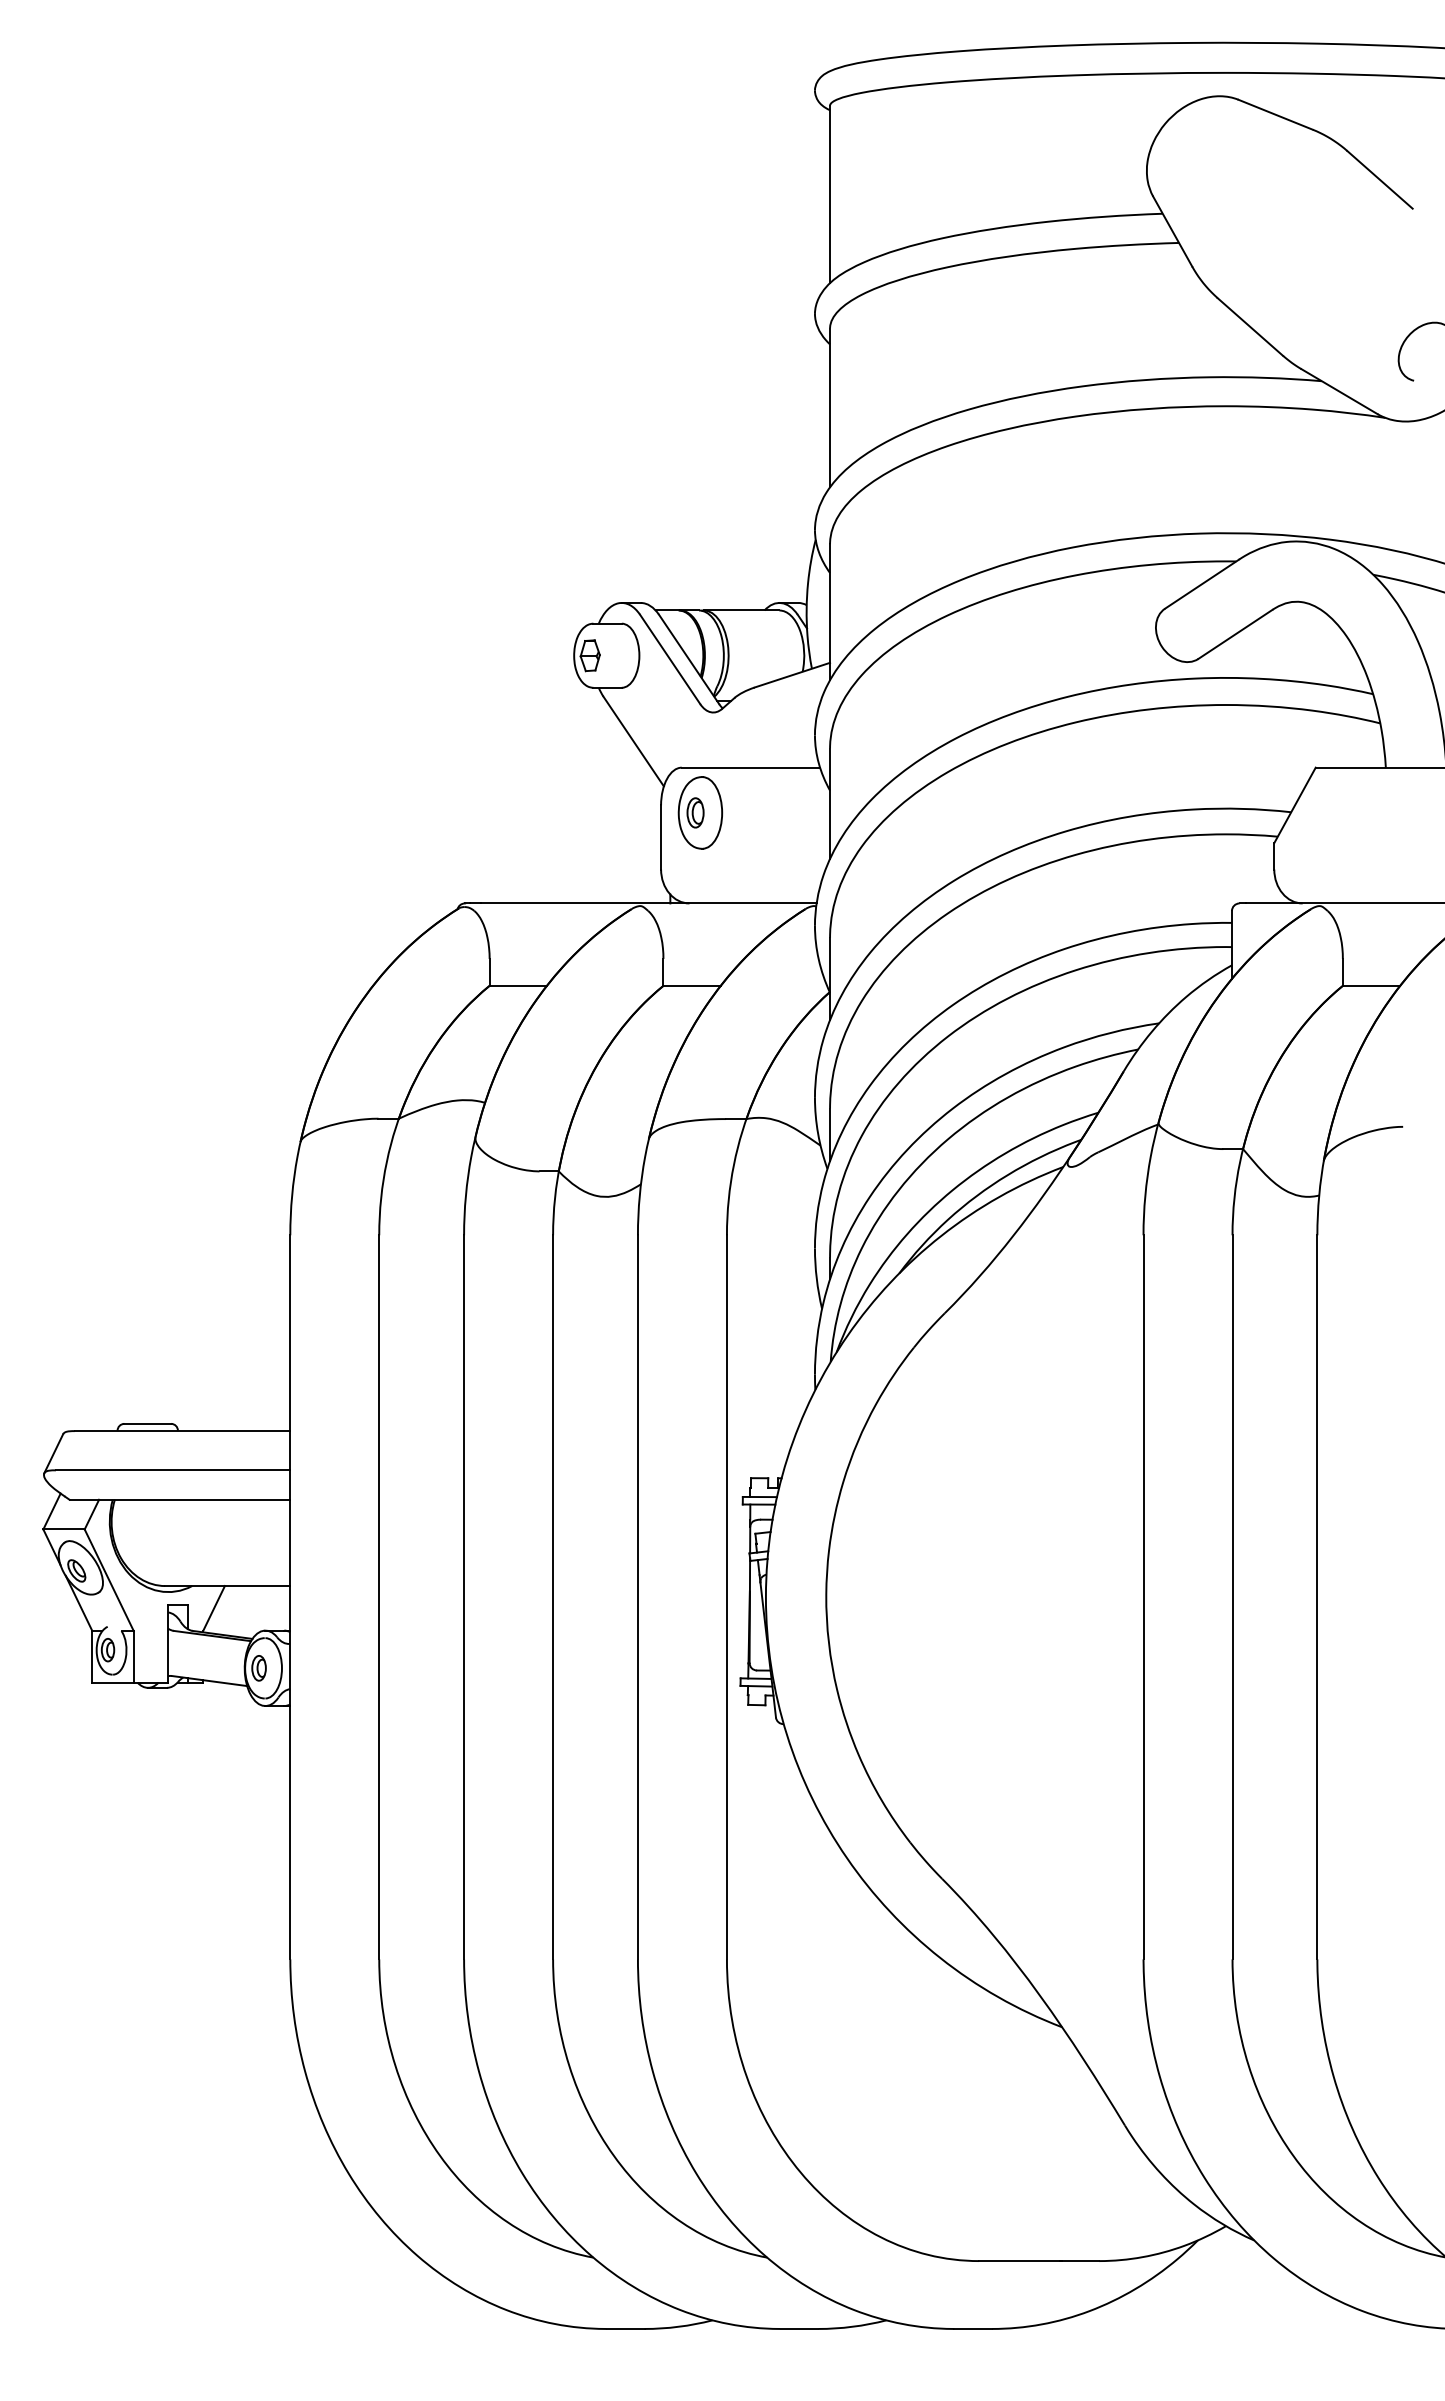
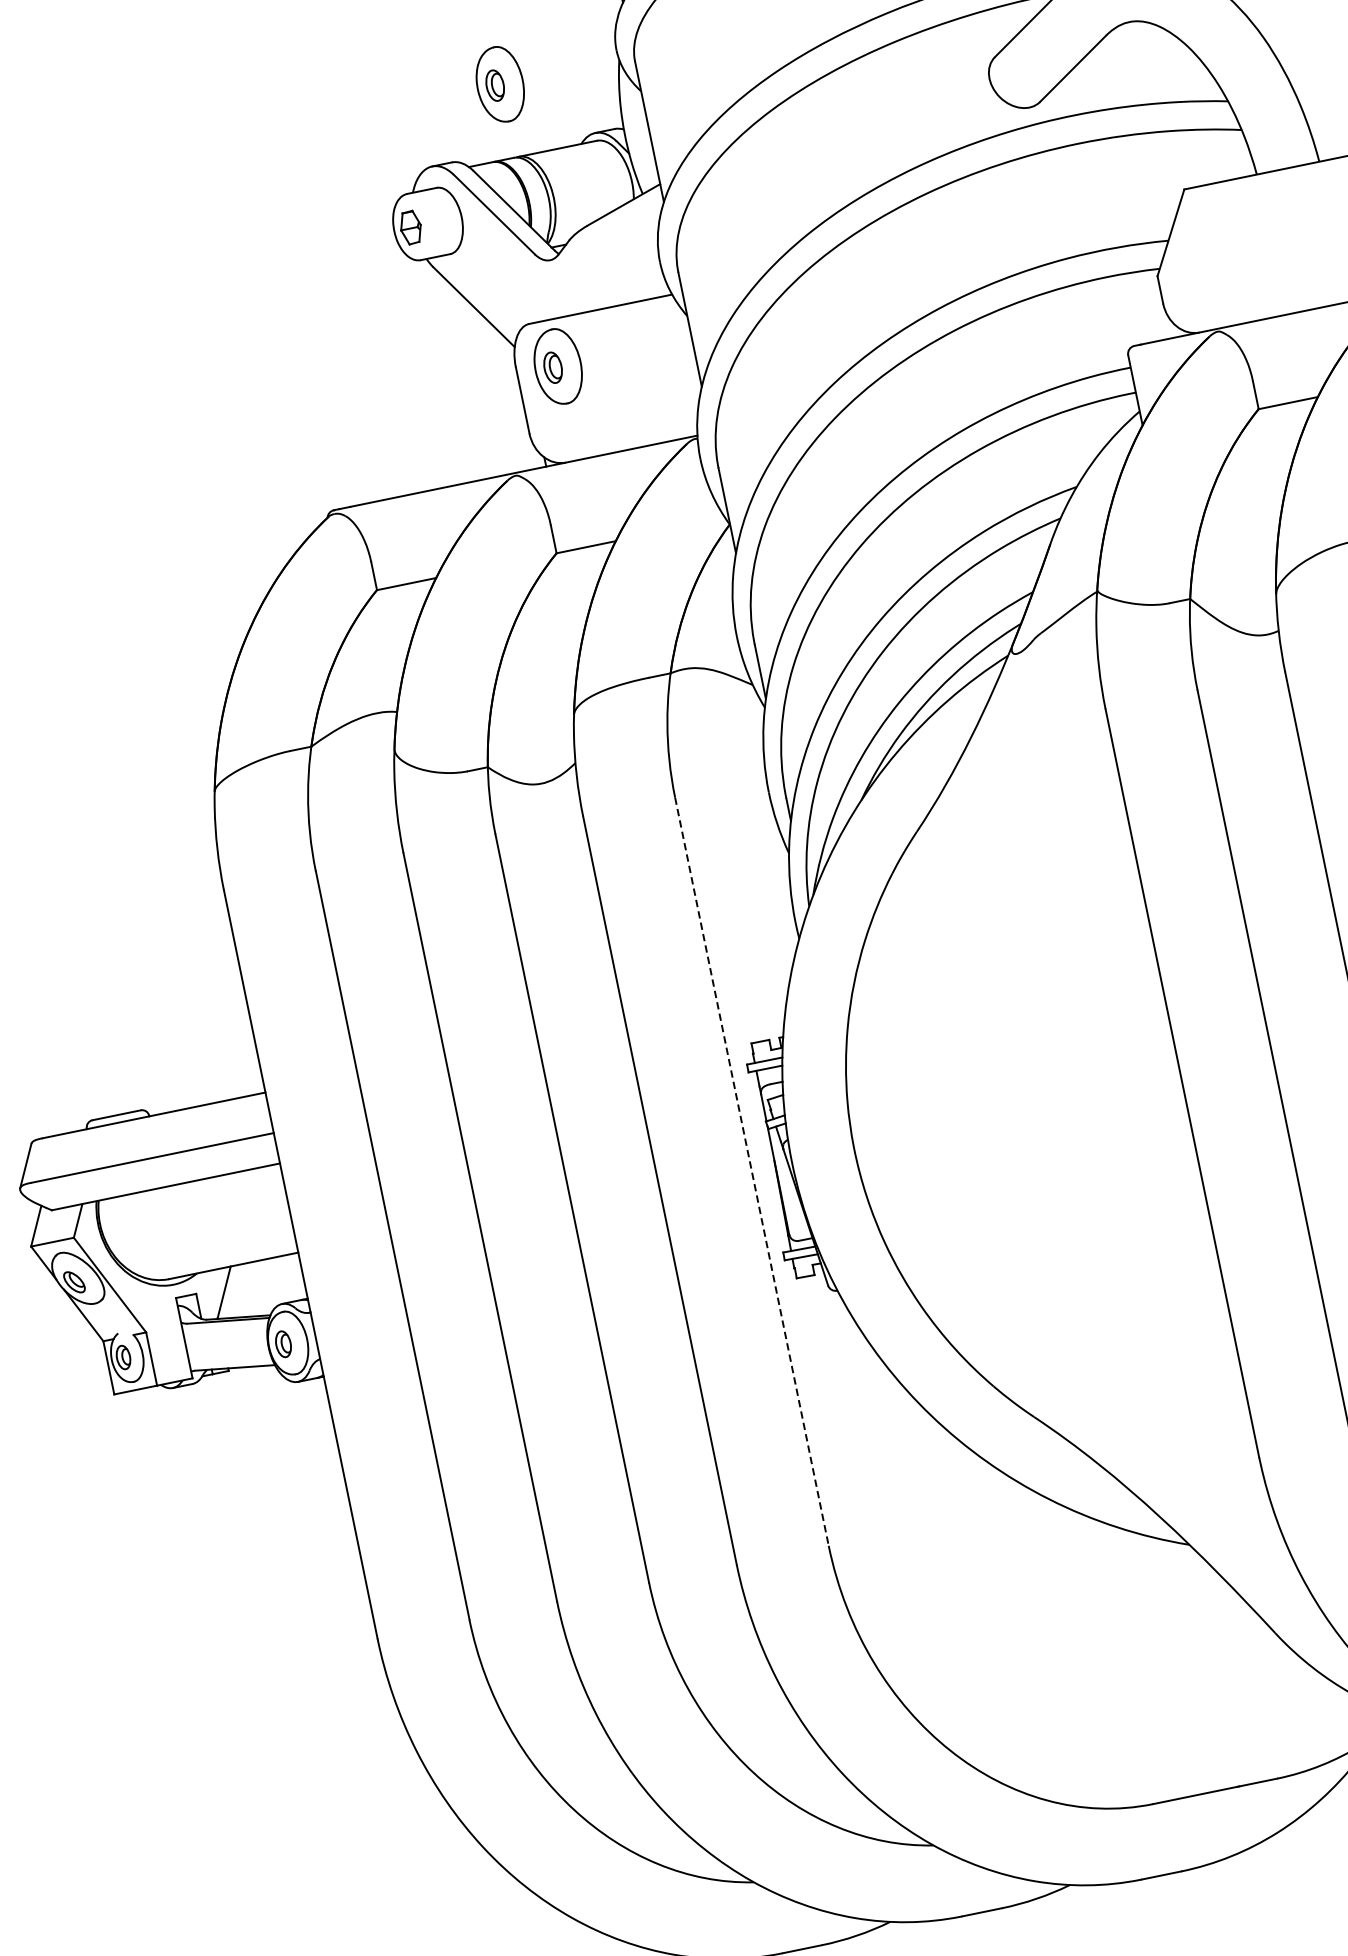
part: (700, 539) -> (500, 84), added
line: (726, 1597) -> (751, 1171), solid -> dashed

